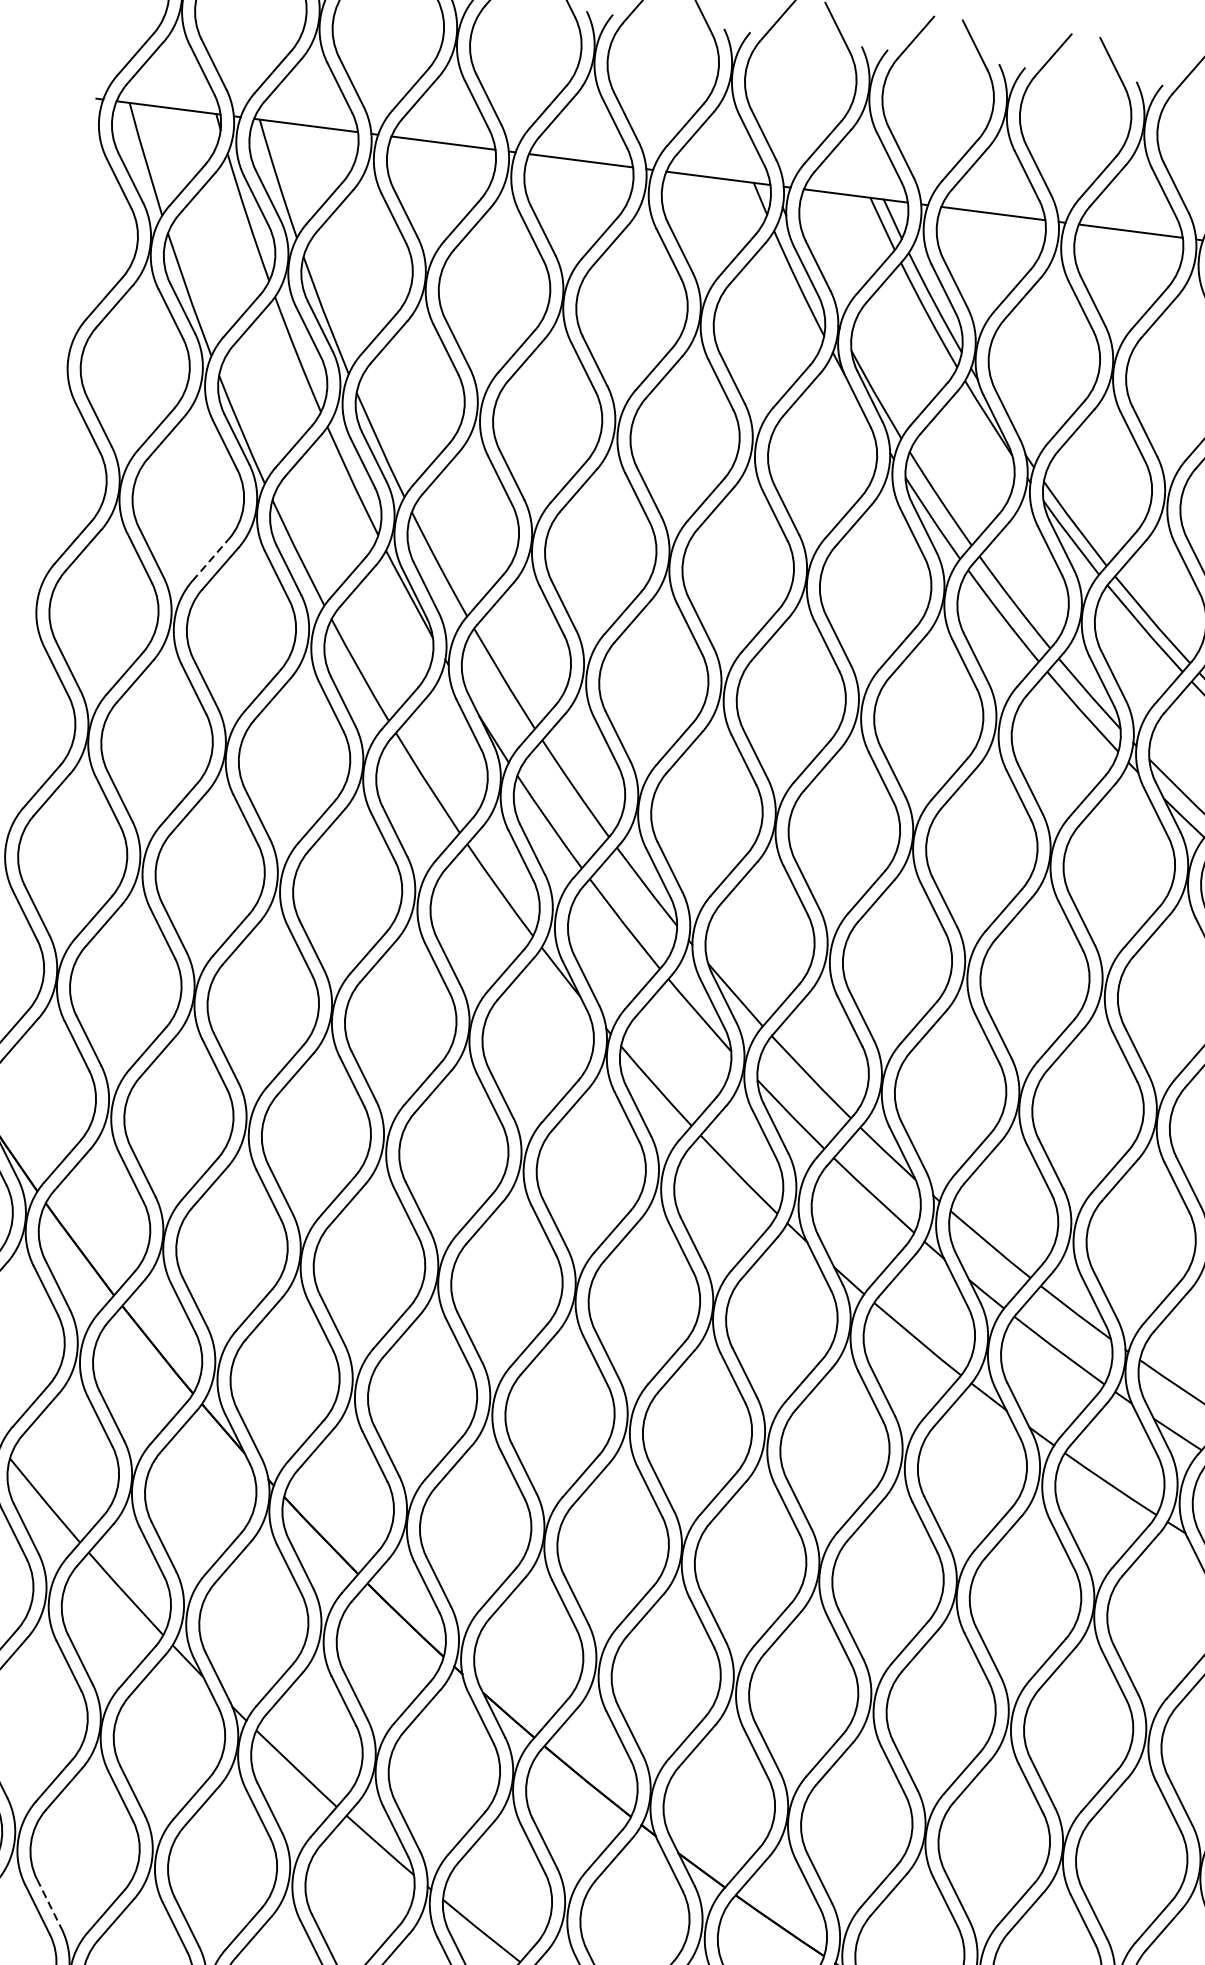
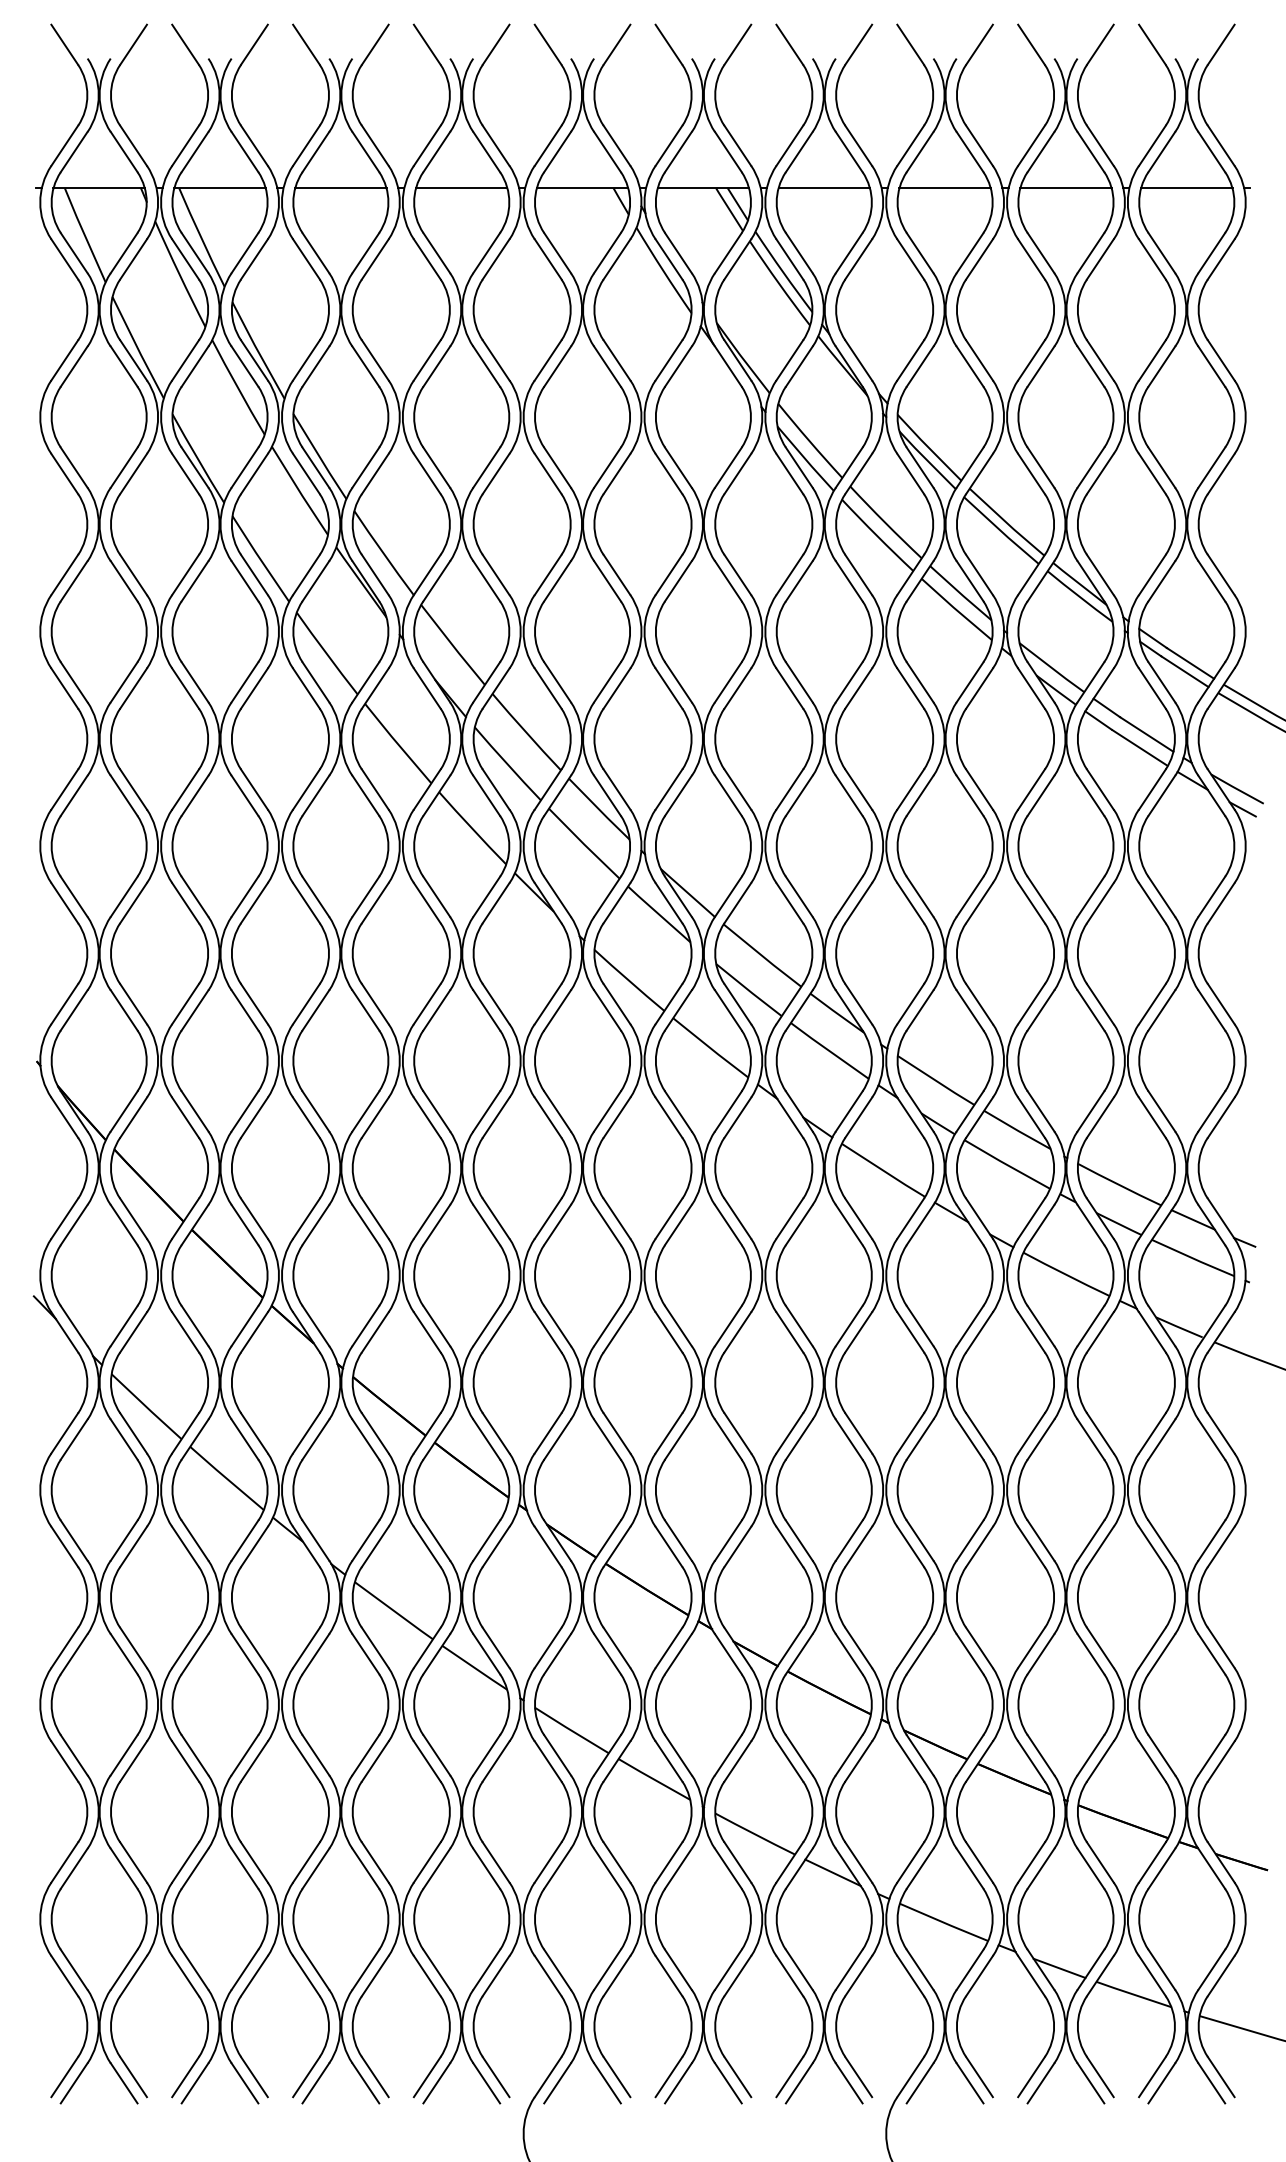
line: (210, 559) -> (185, 574), dashed -> solid
line: (49, 1904) -> (195, 1755), dashed -> solid

